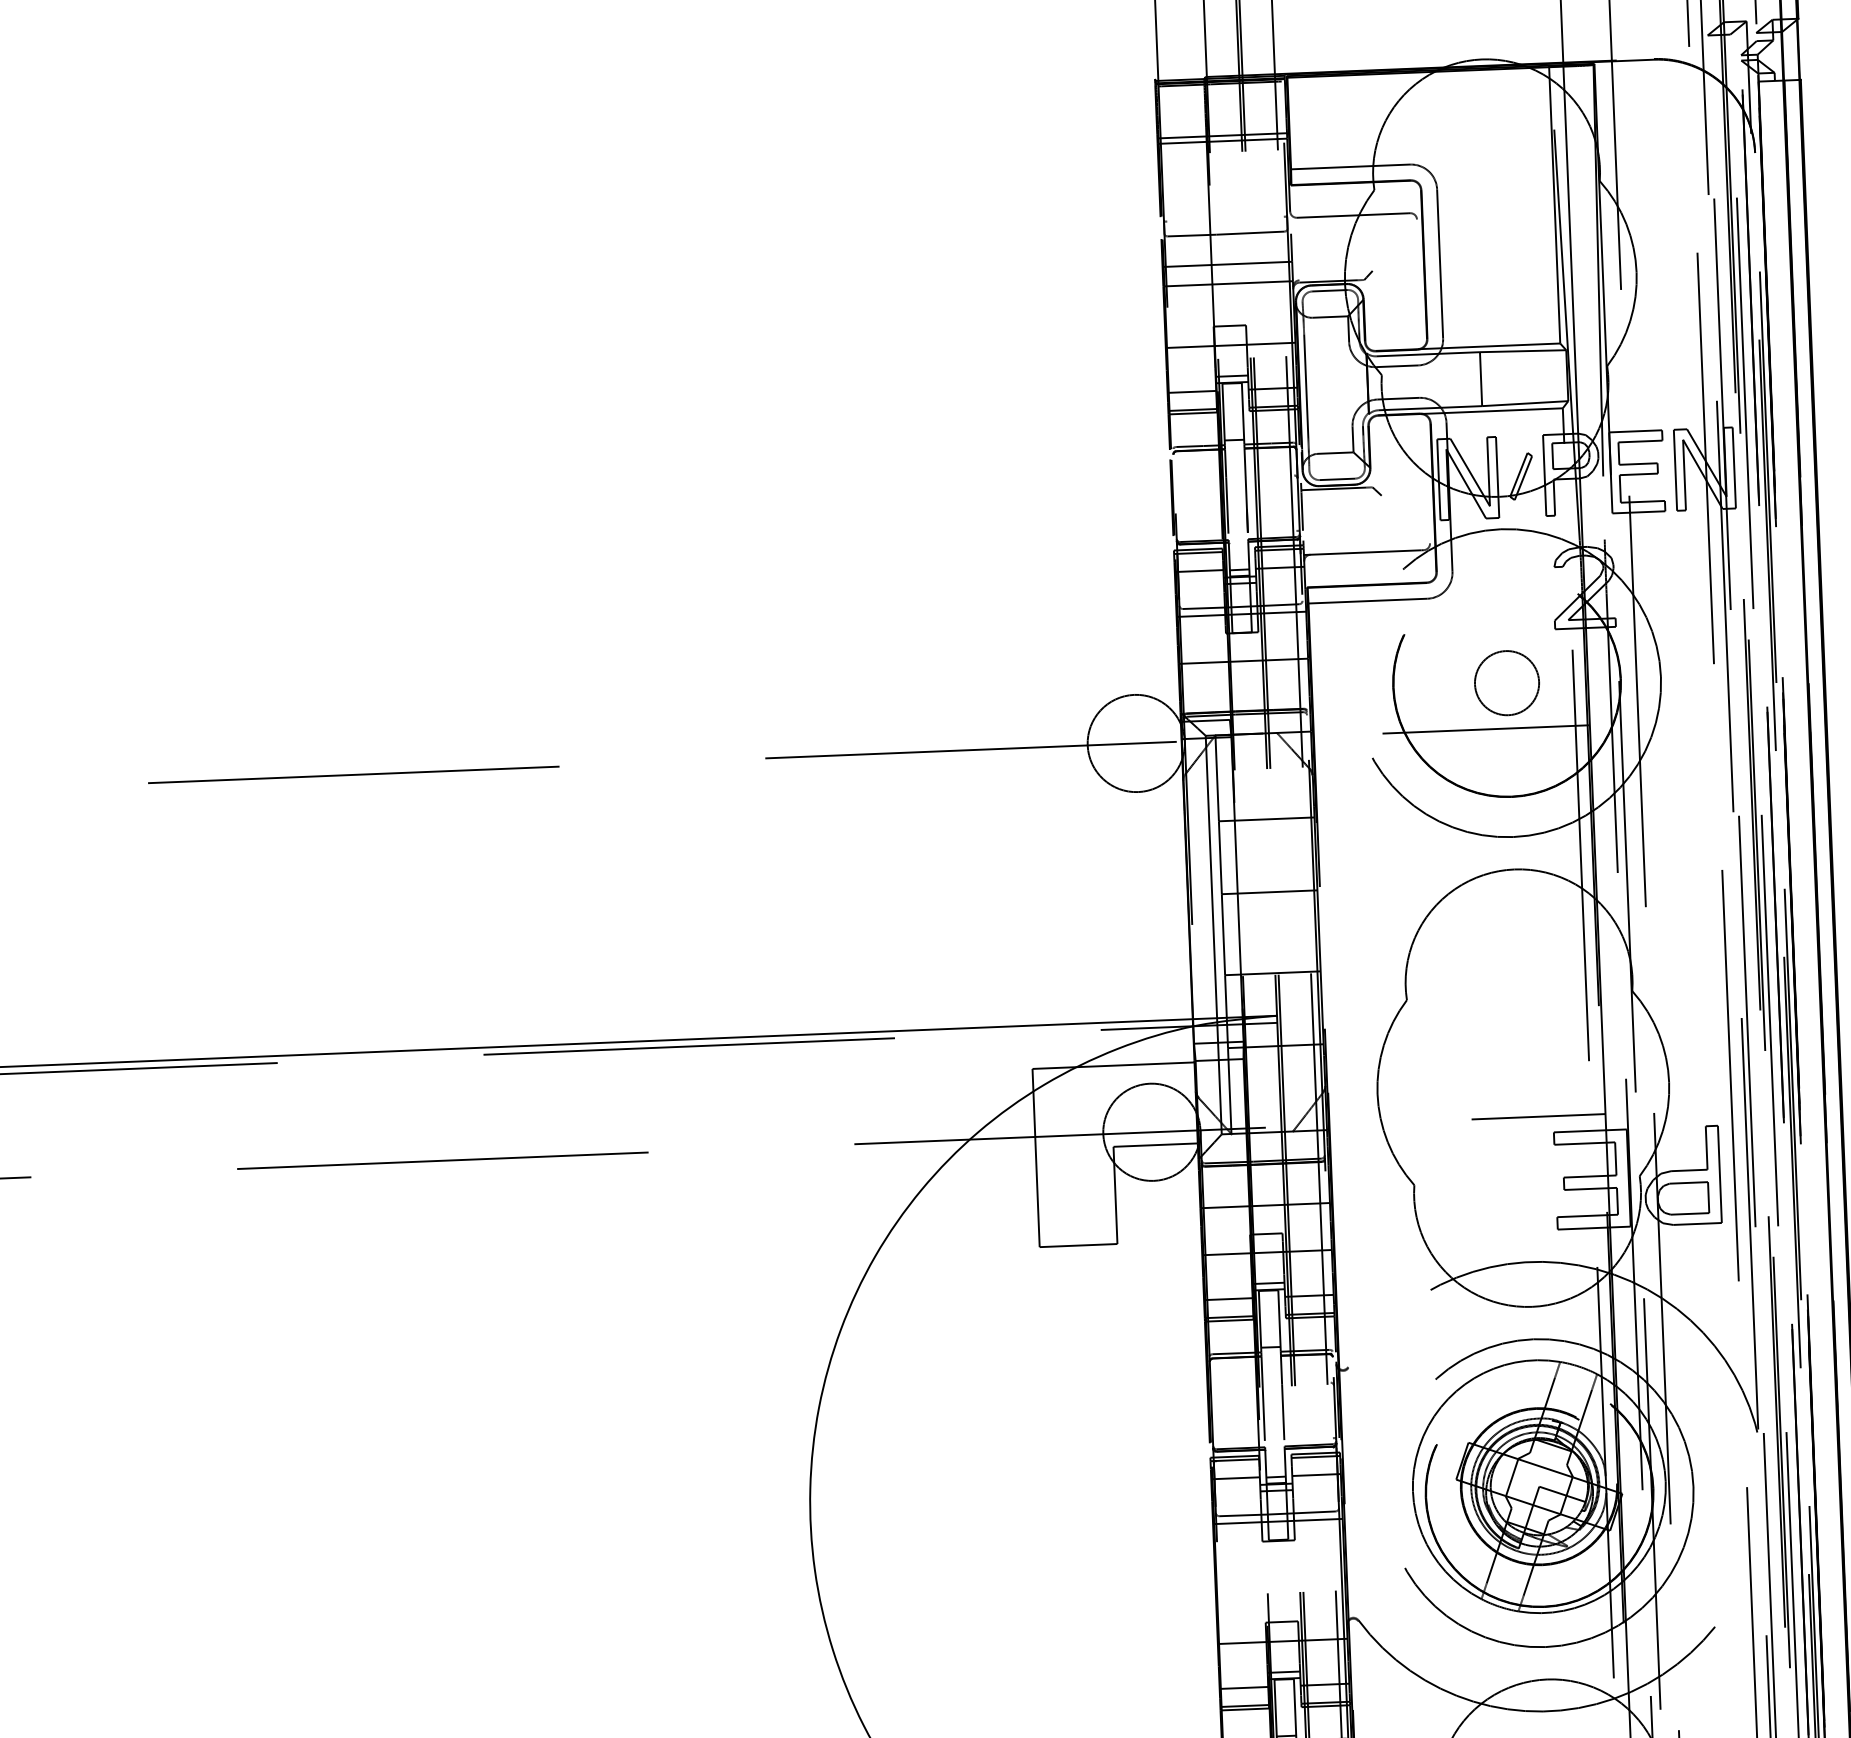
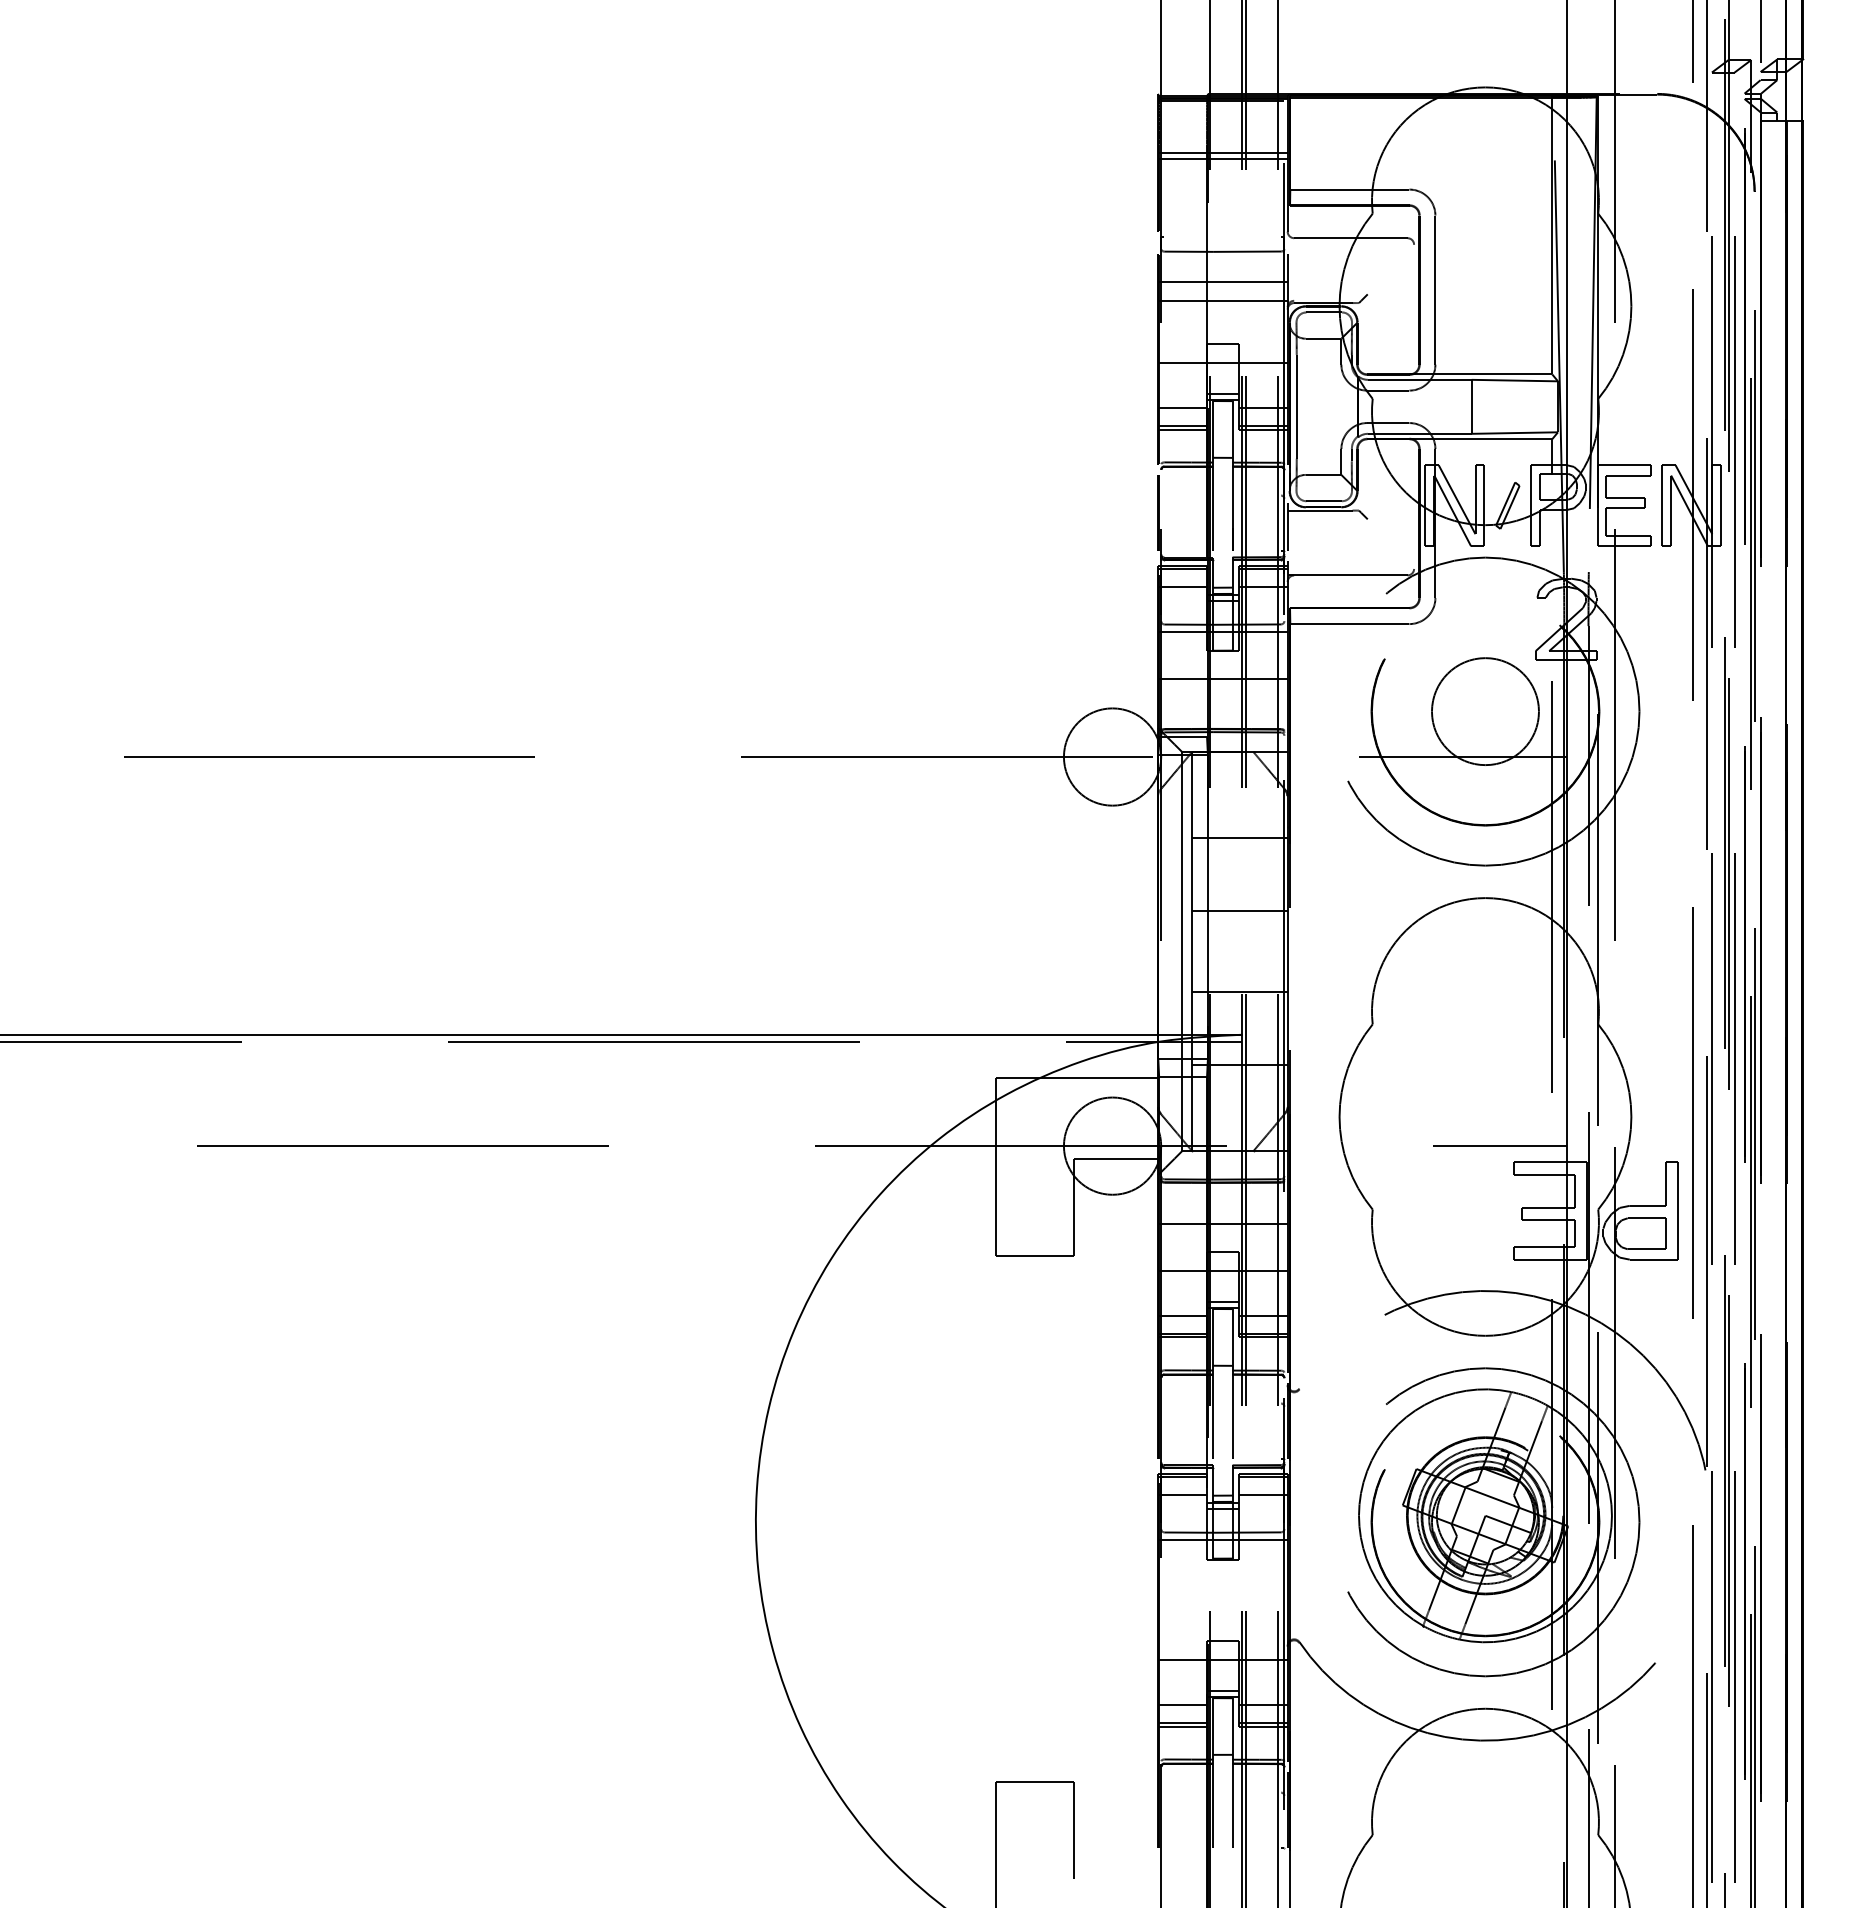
circle: (1506, 683) -> (1484, 711), size x1.67

